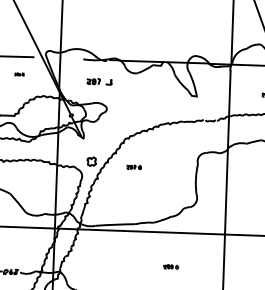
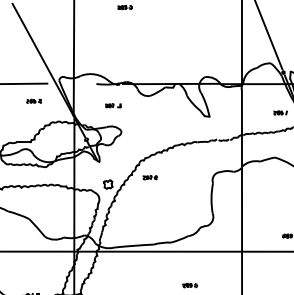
part: (18, 73) -> (33, 100), size x1.67
part: (99, 81) -> (113, 105), size x0.62
part: (133, 167) -> (149, 177), moved

